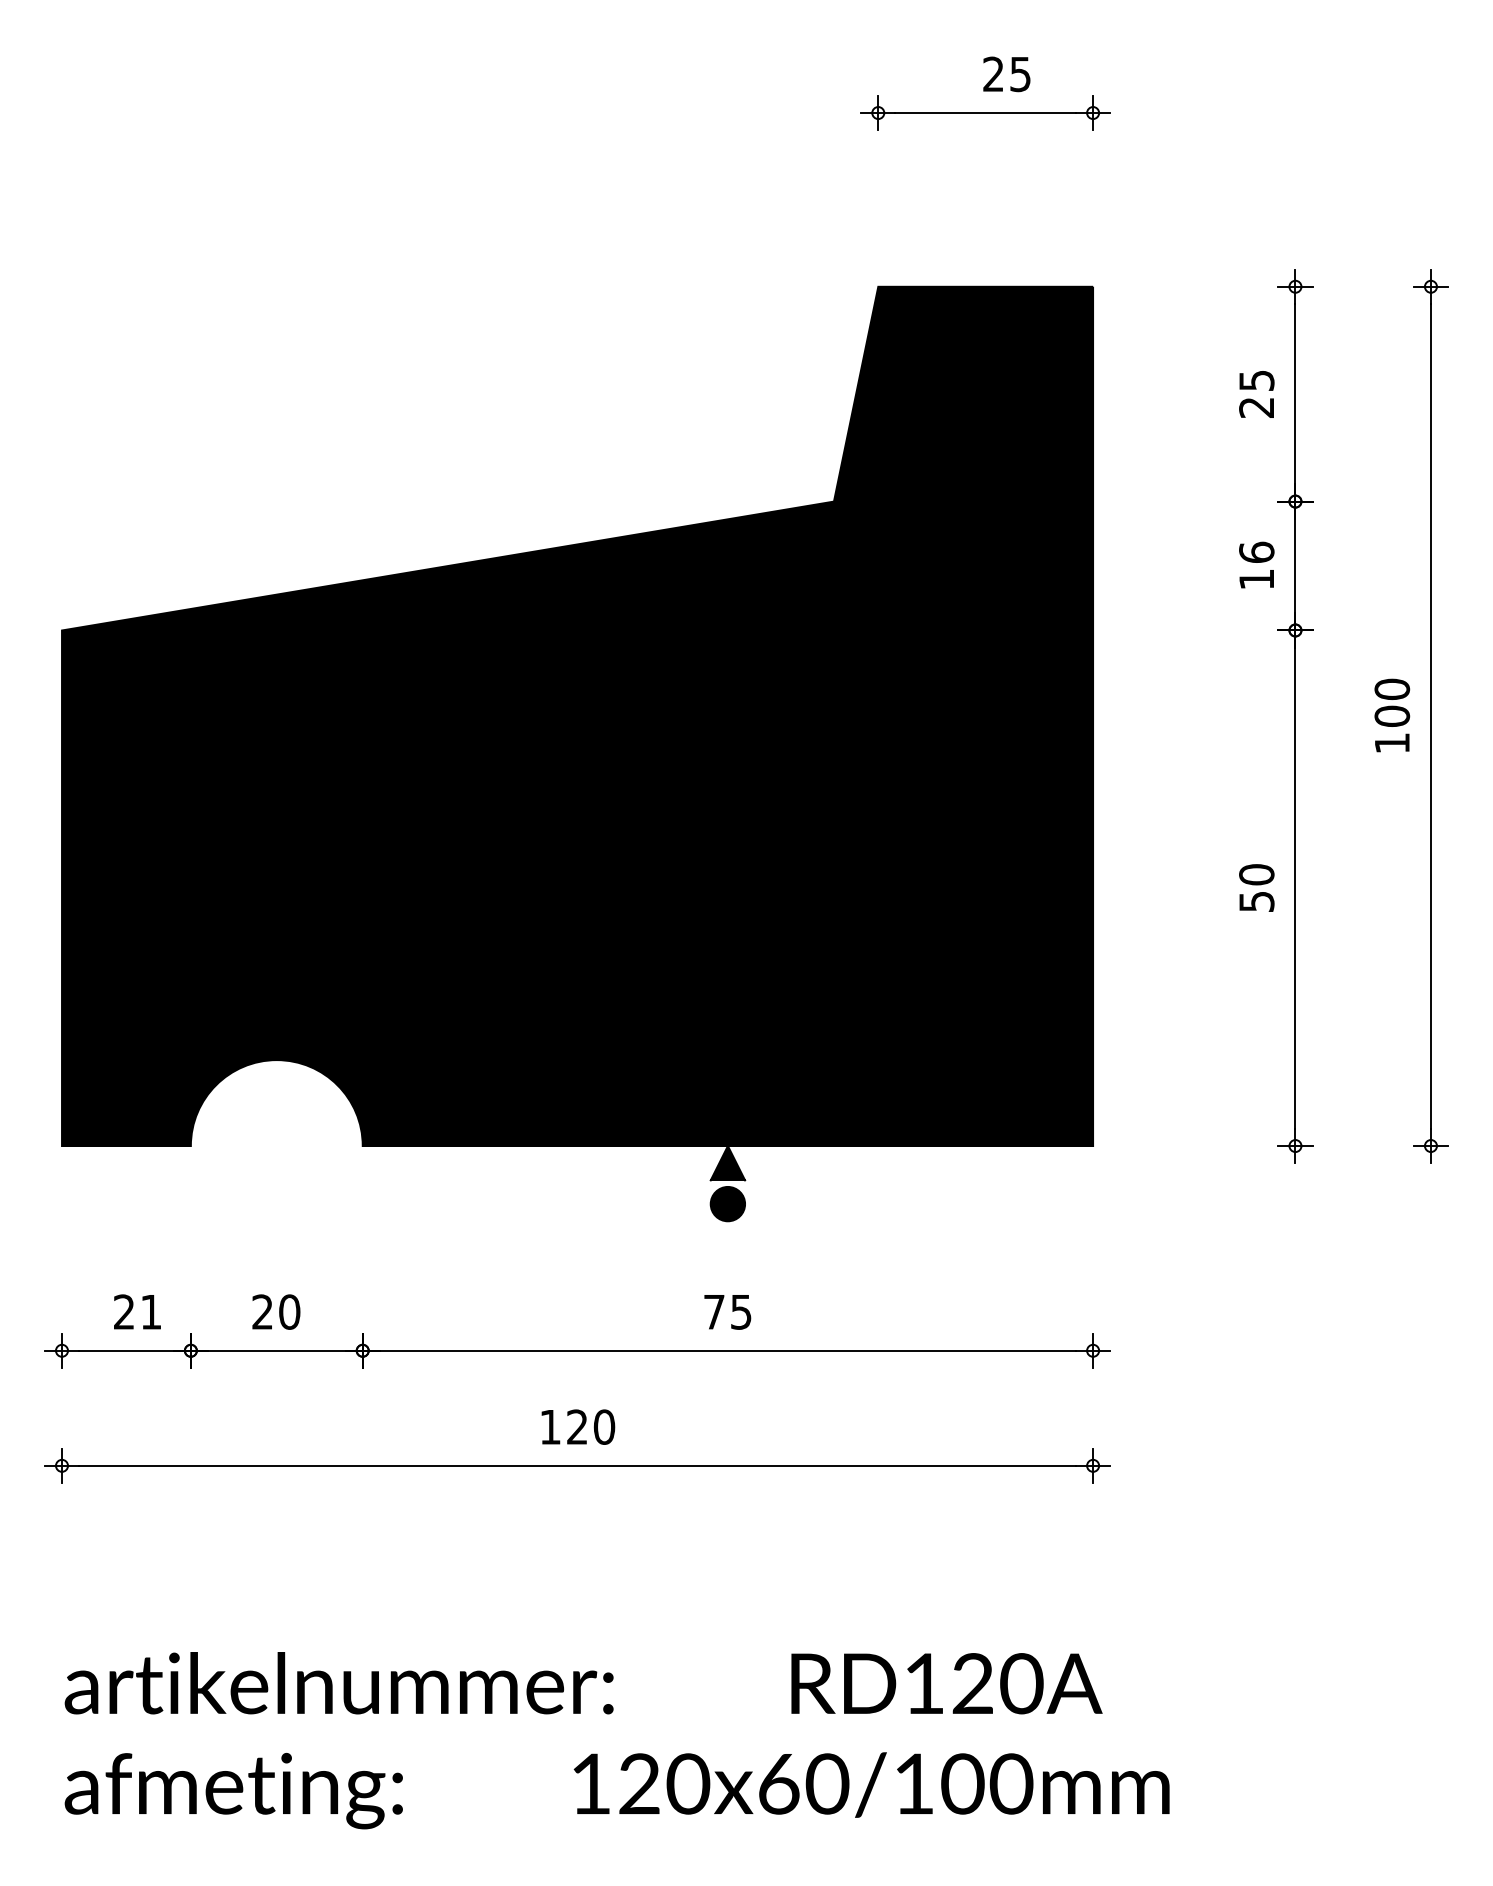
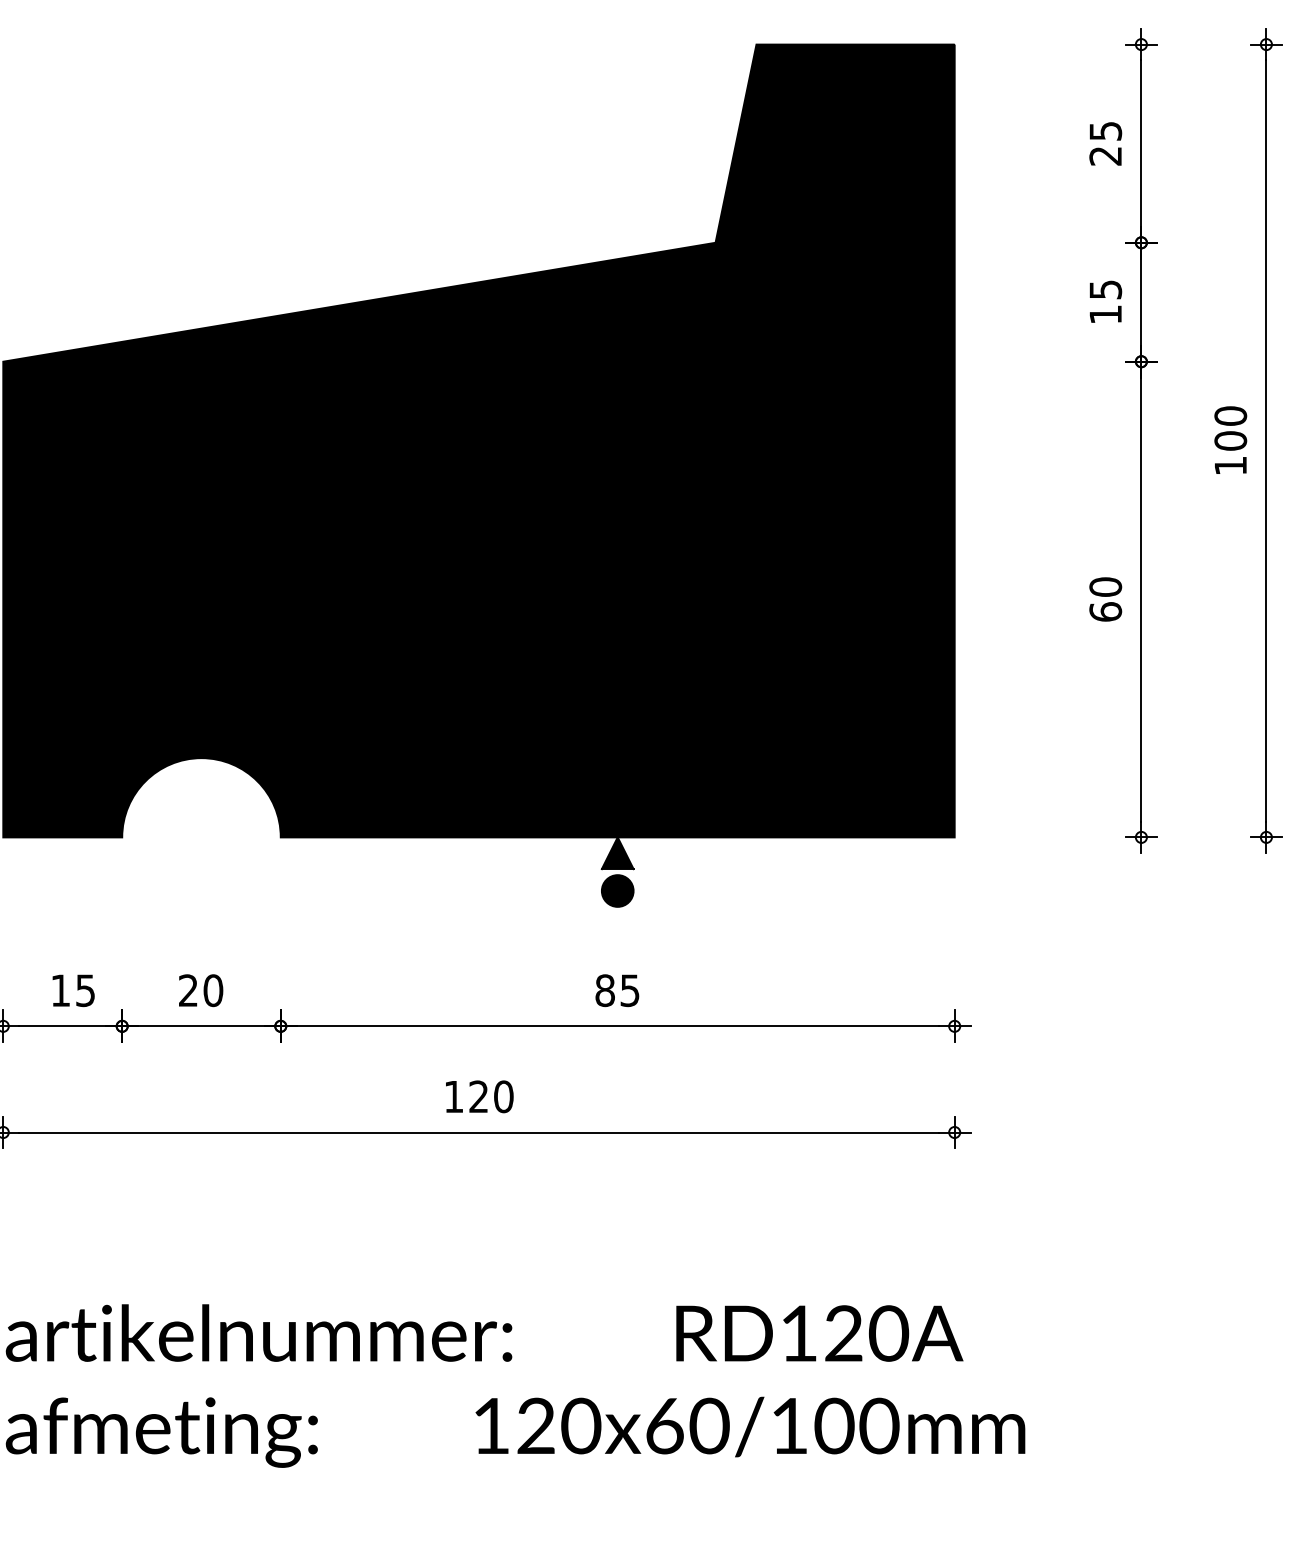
text: (1256, 551) -> (1105, 288), 16 -> 15
text: (1256, 901) -> (1105, 611), 50 -> 60
text: (137, 1311) -> (72, 990), 21 -> 15
text: (713, 1311) -> (604, 990), 75 -> 85

